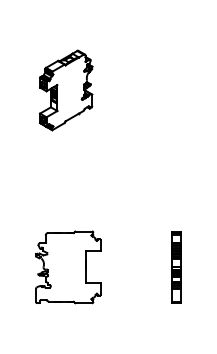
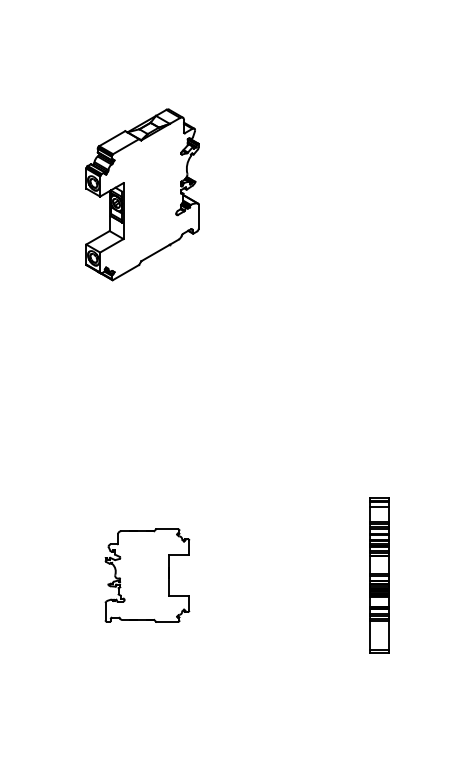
part: (68, 267) -> (147, 575), size x0.6

